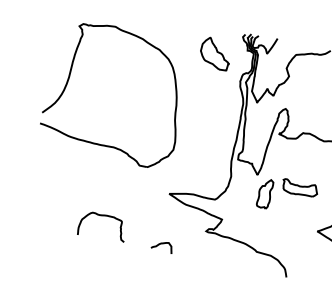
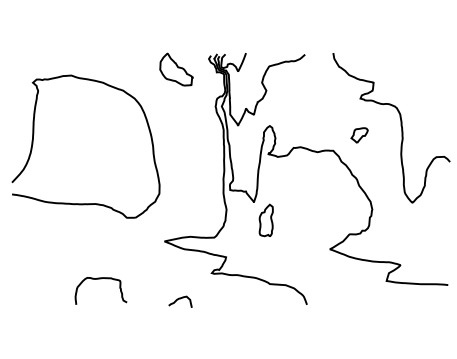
part: (215, 53) -> (176, 69), moved
part: (299, 188) -> (301, 207), removed
curve: (162, 244) -> (180, 299), moved

